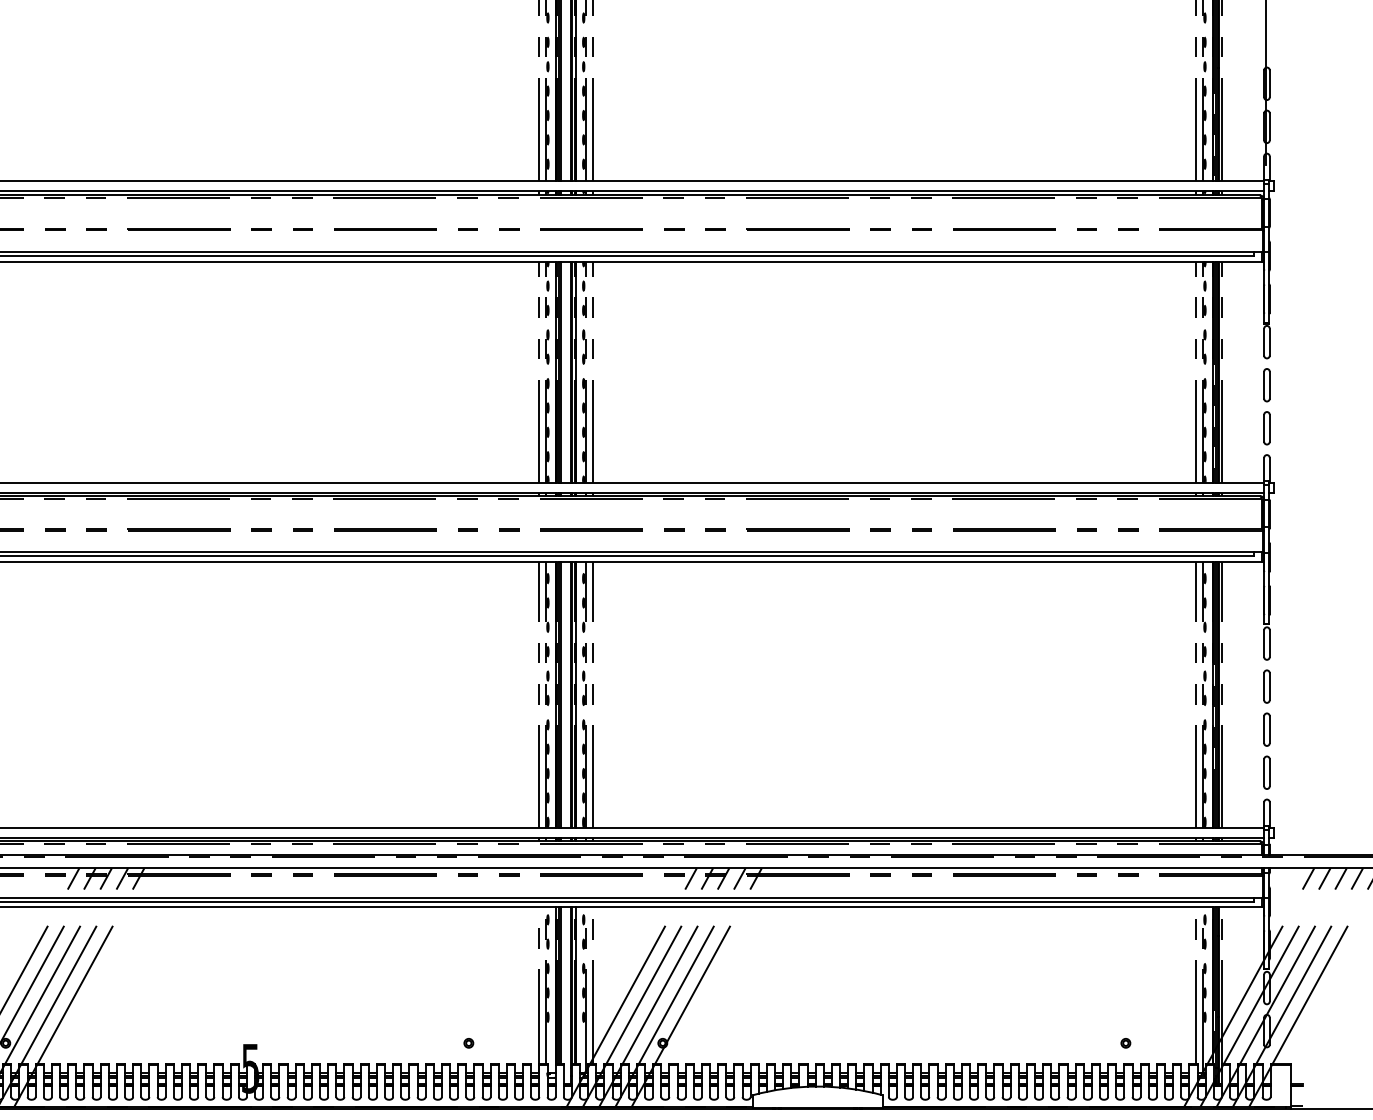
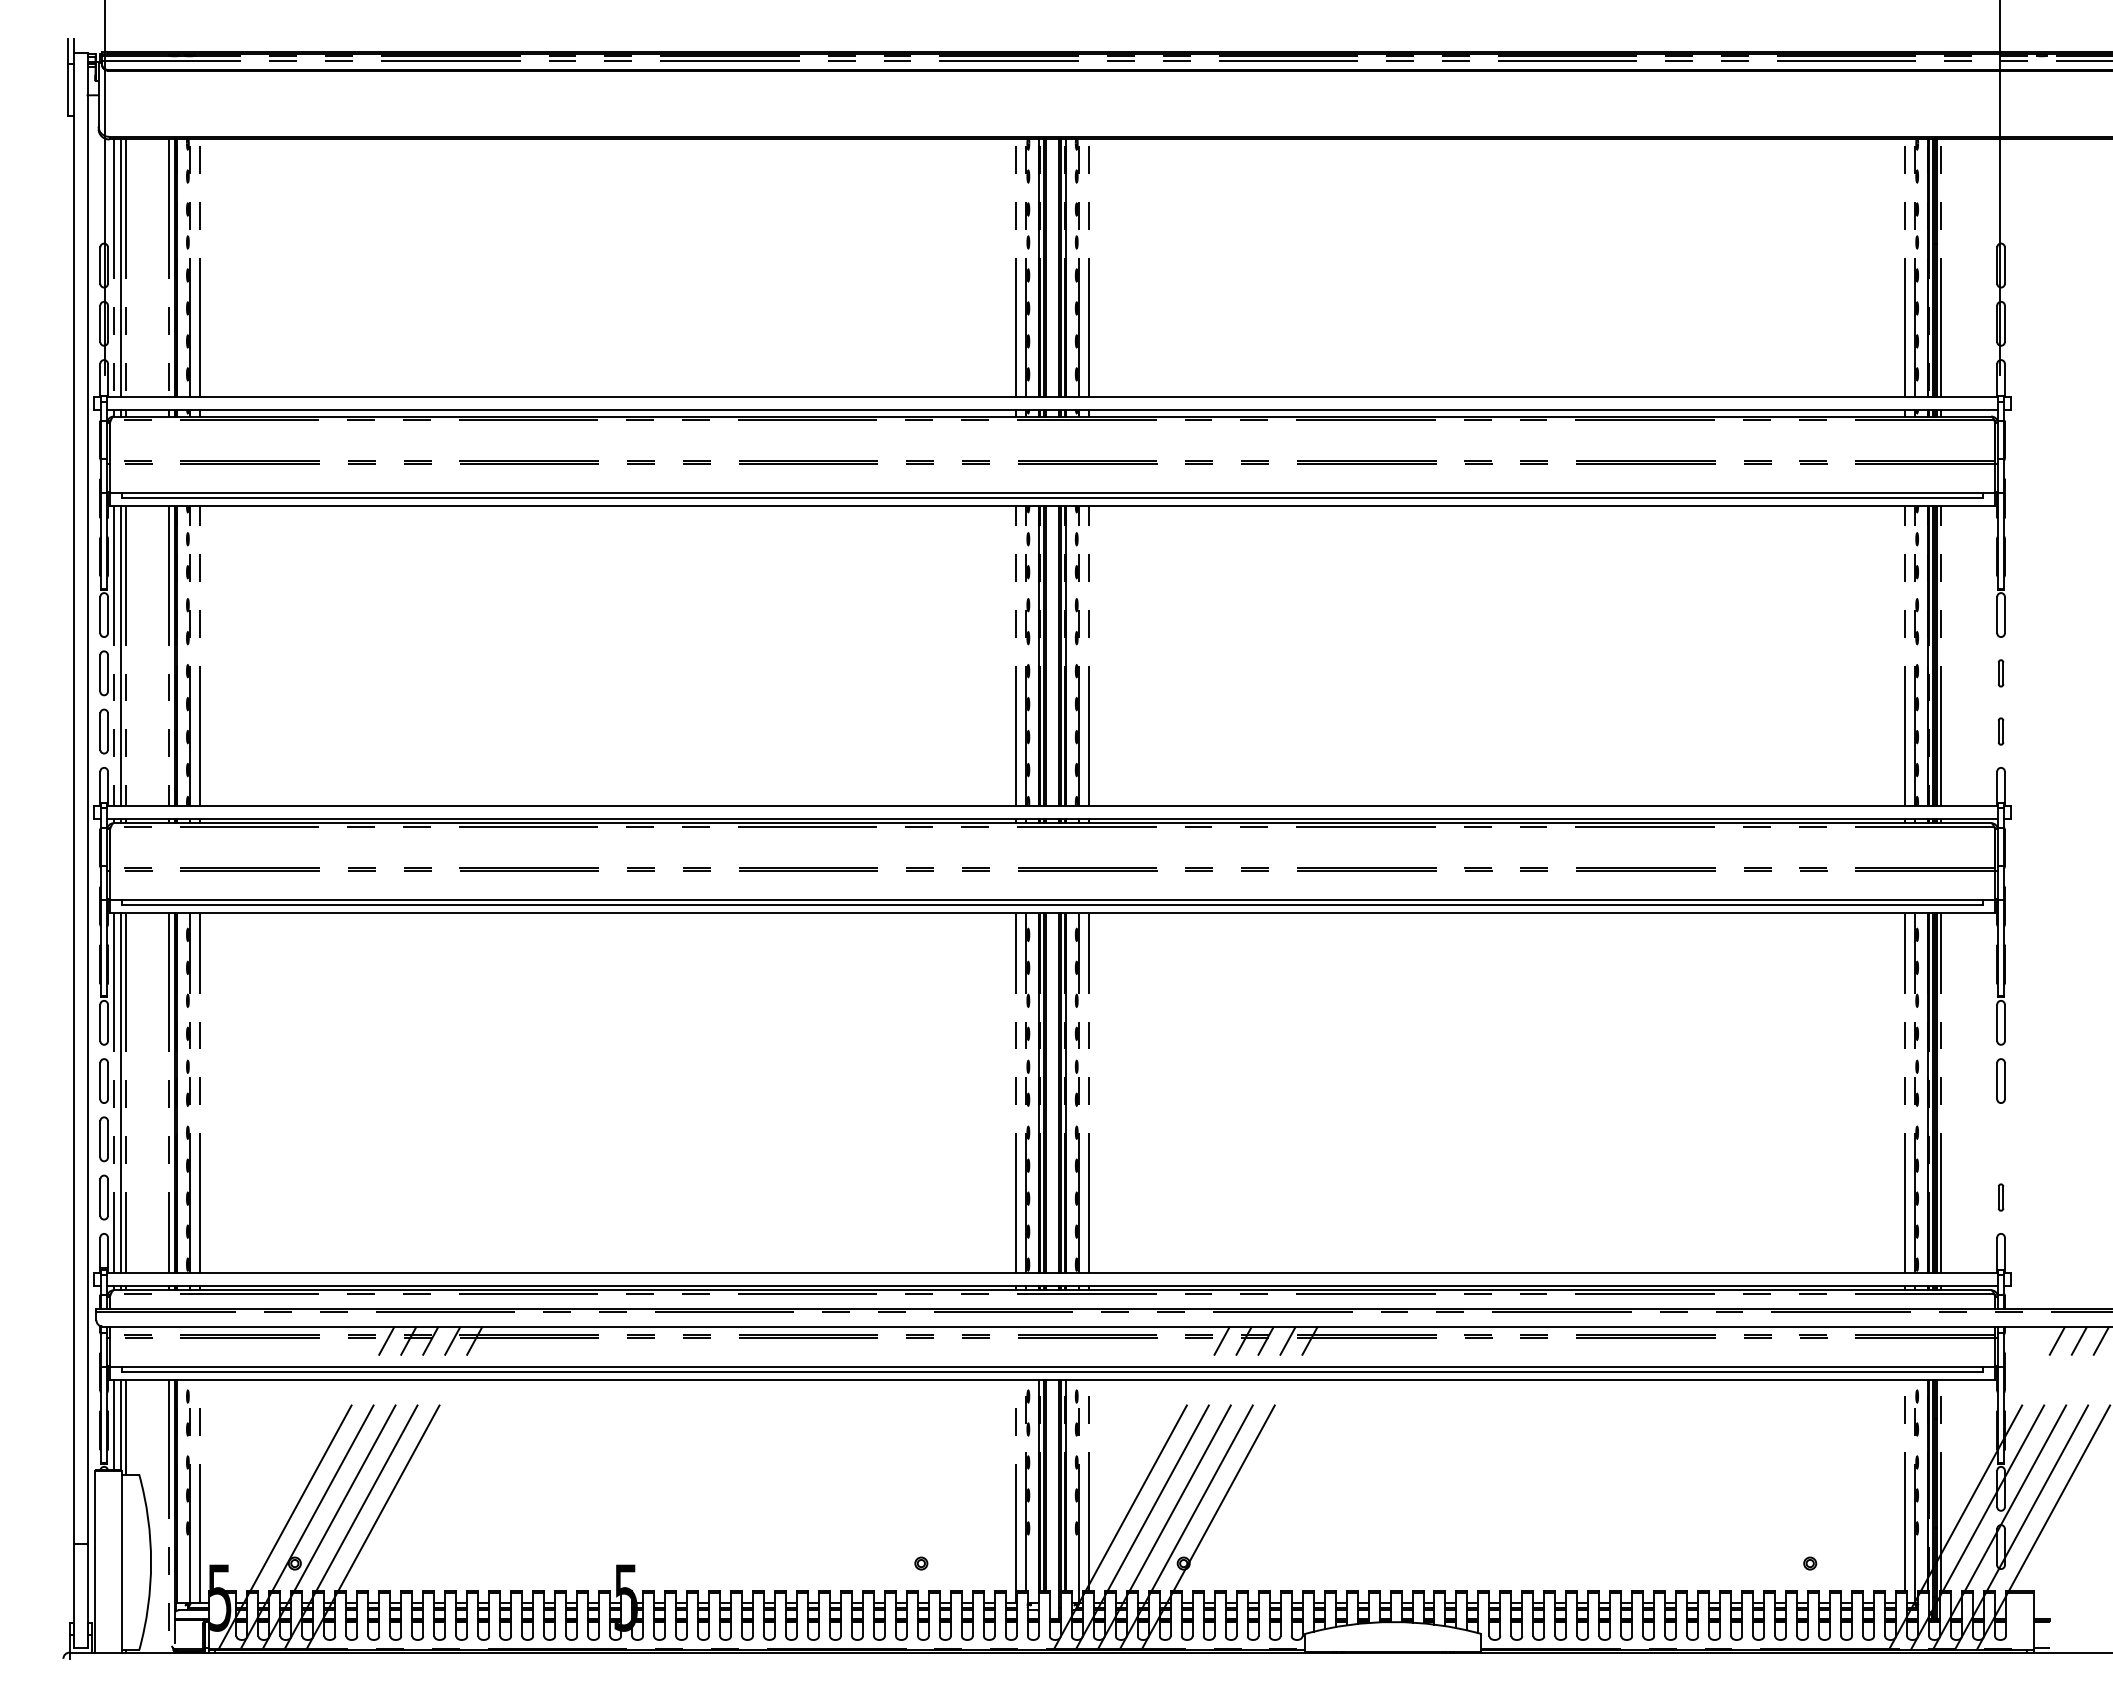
part: (1266, 385) -> (2000, 673), size x0.6
part: (1266, 428) -> (2000, 731), size x0.6
part: (1266, 729) -> (2000, 1139), removed
part: (1266, 772) -> (2000, 1197), size x0.6

